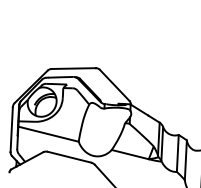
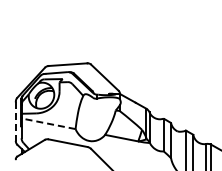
line: (11, 129) -> (15, 121), solid -> dashed
line: (48, 133) -> (48, 123), solid -> dashed

